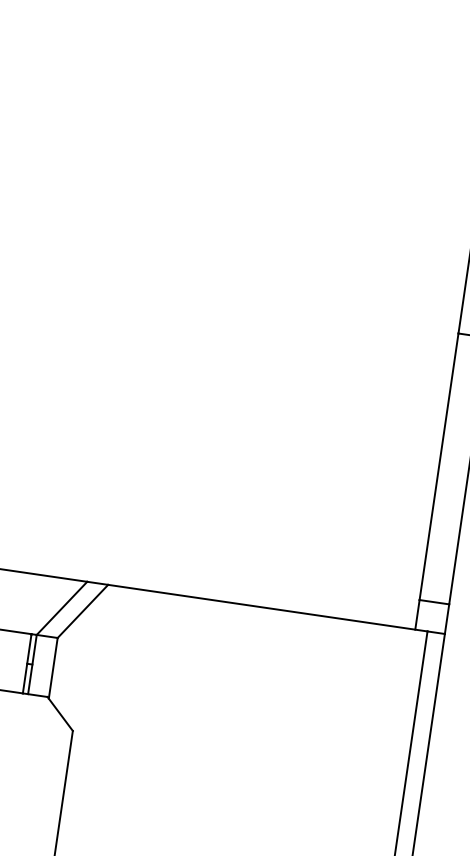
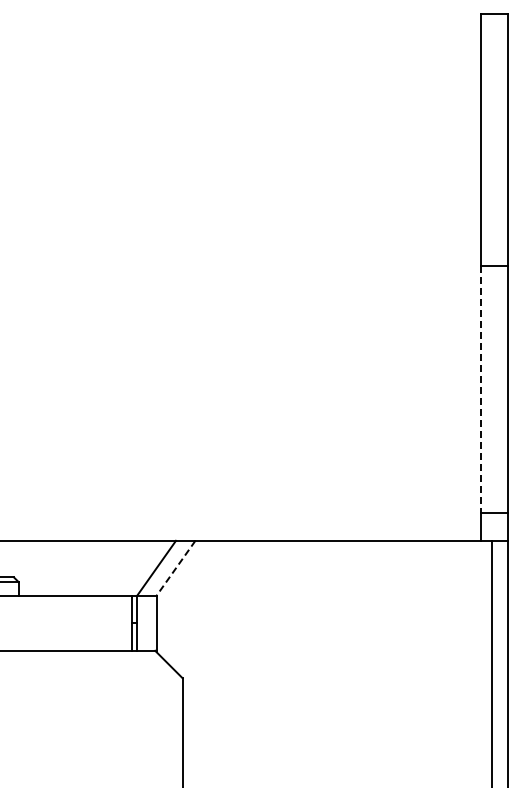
line: (439, 466) -> (480, 389), solid -> dashed
line: (83, 611) -> (176, 568), solid -> dashed

